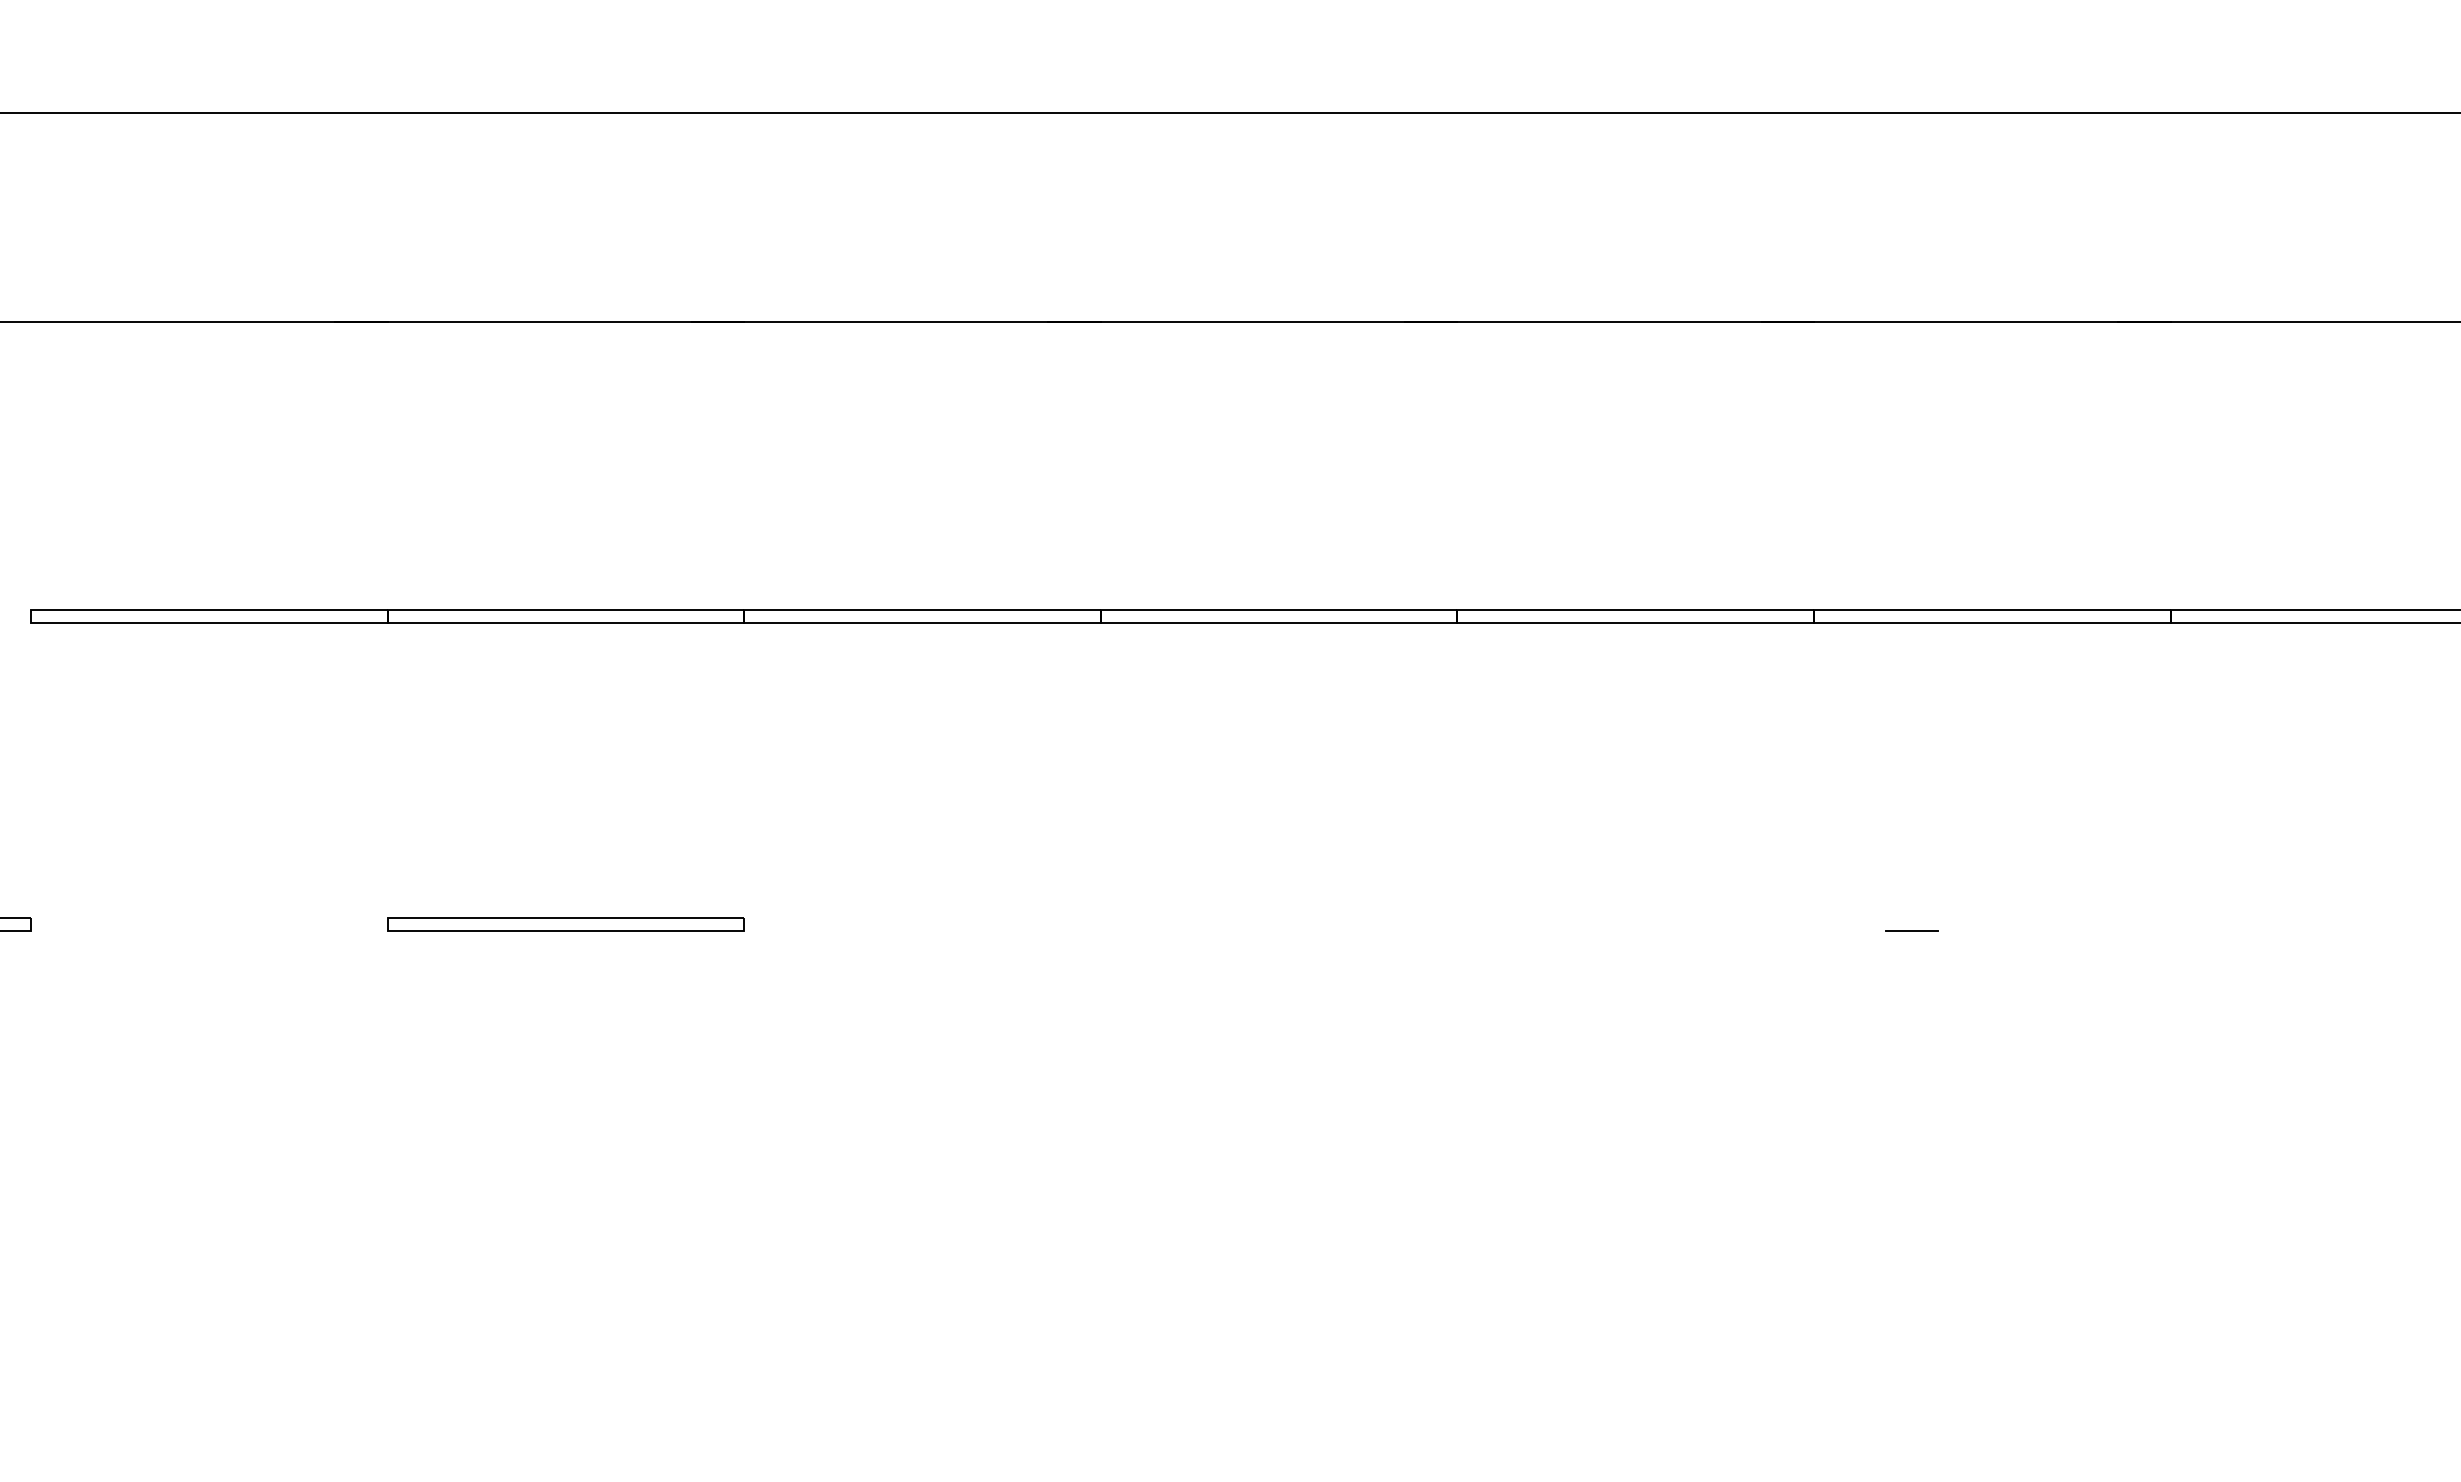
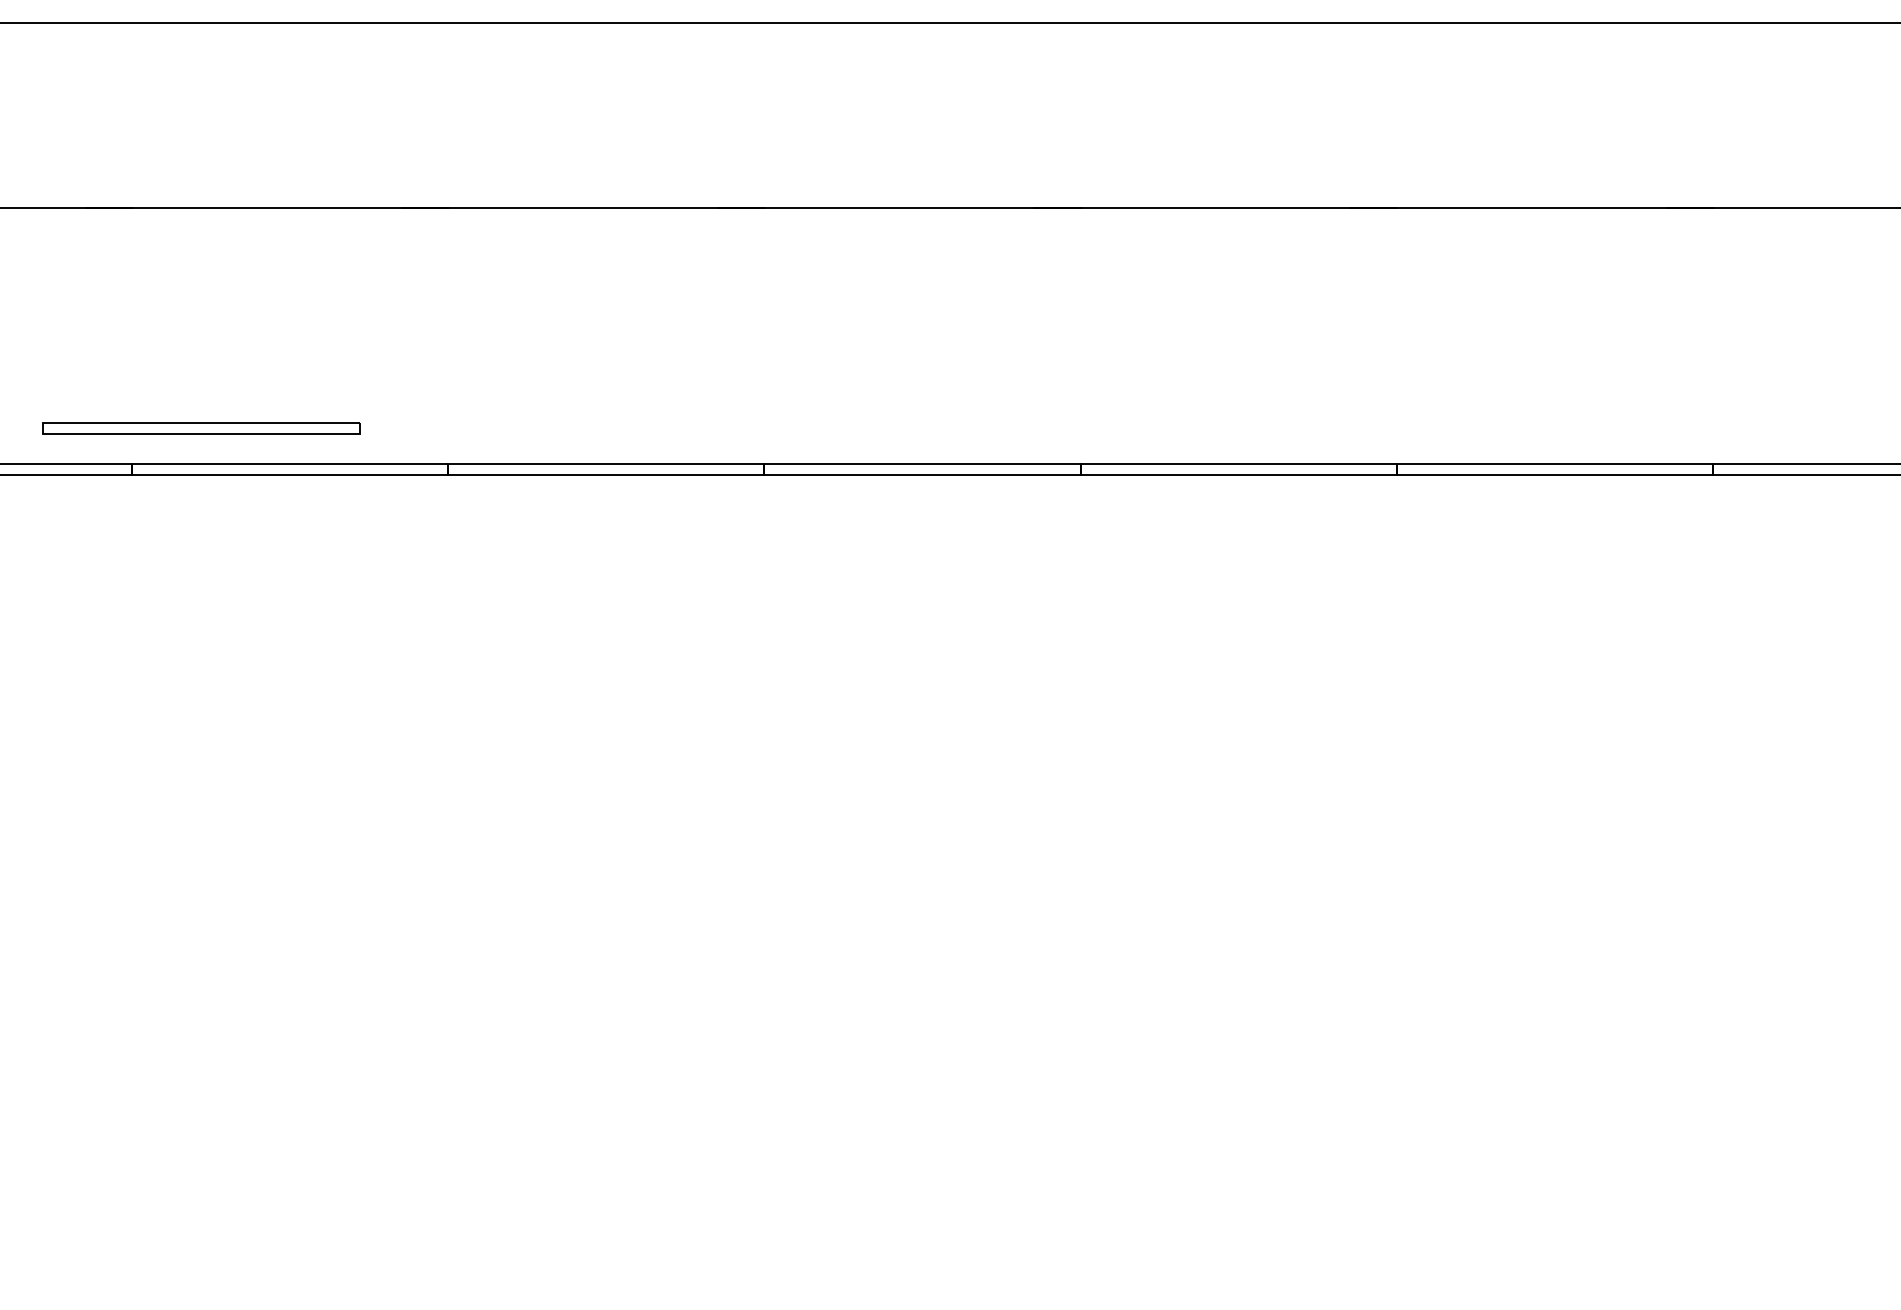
part: (565, 924) -> (201, 428), moved
line: (1911, 930) -> (1483, 747), removed

